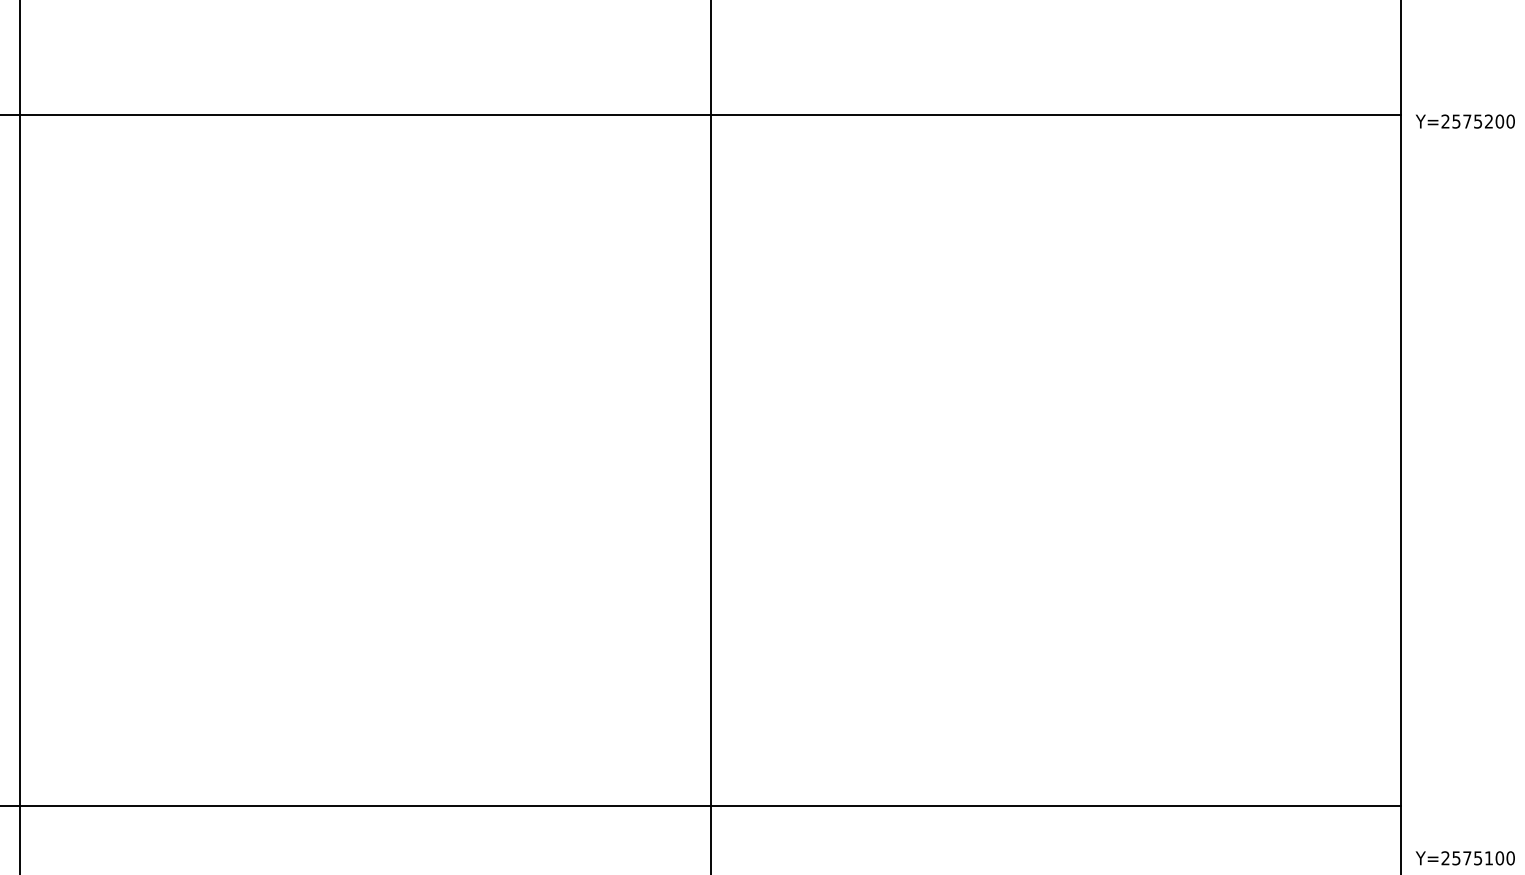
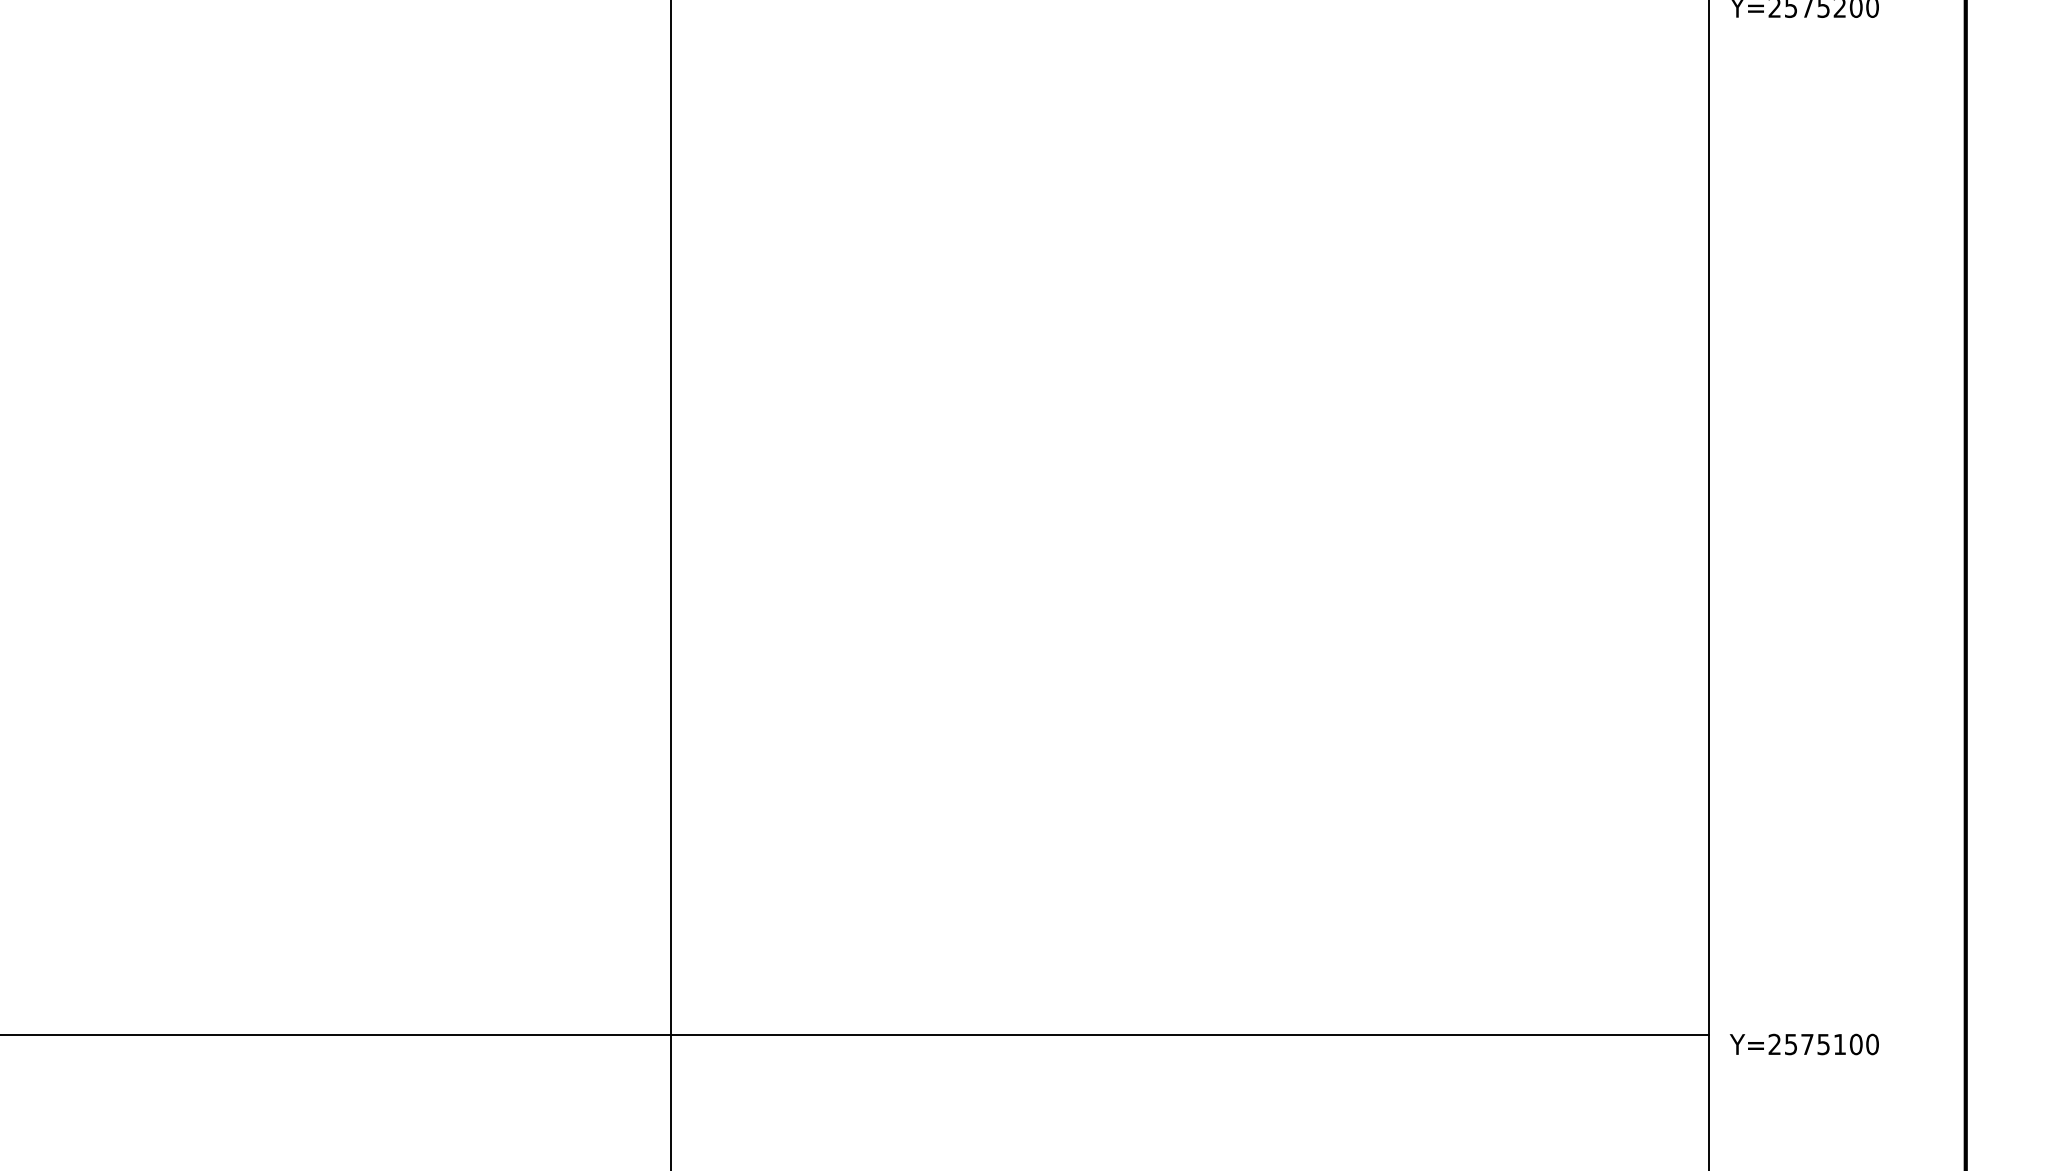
text: (1464, 858) -> (1803, 1044), moved

